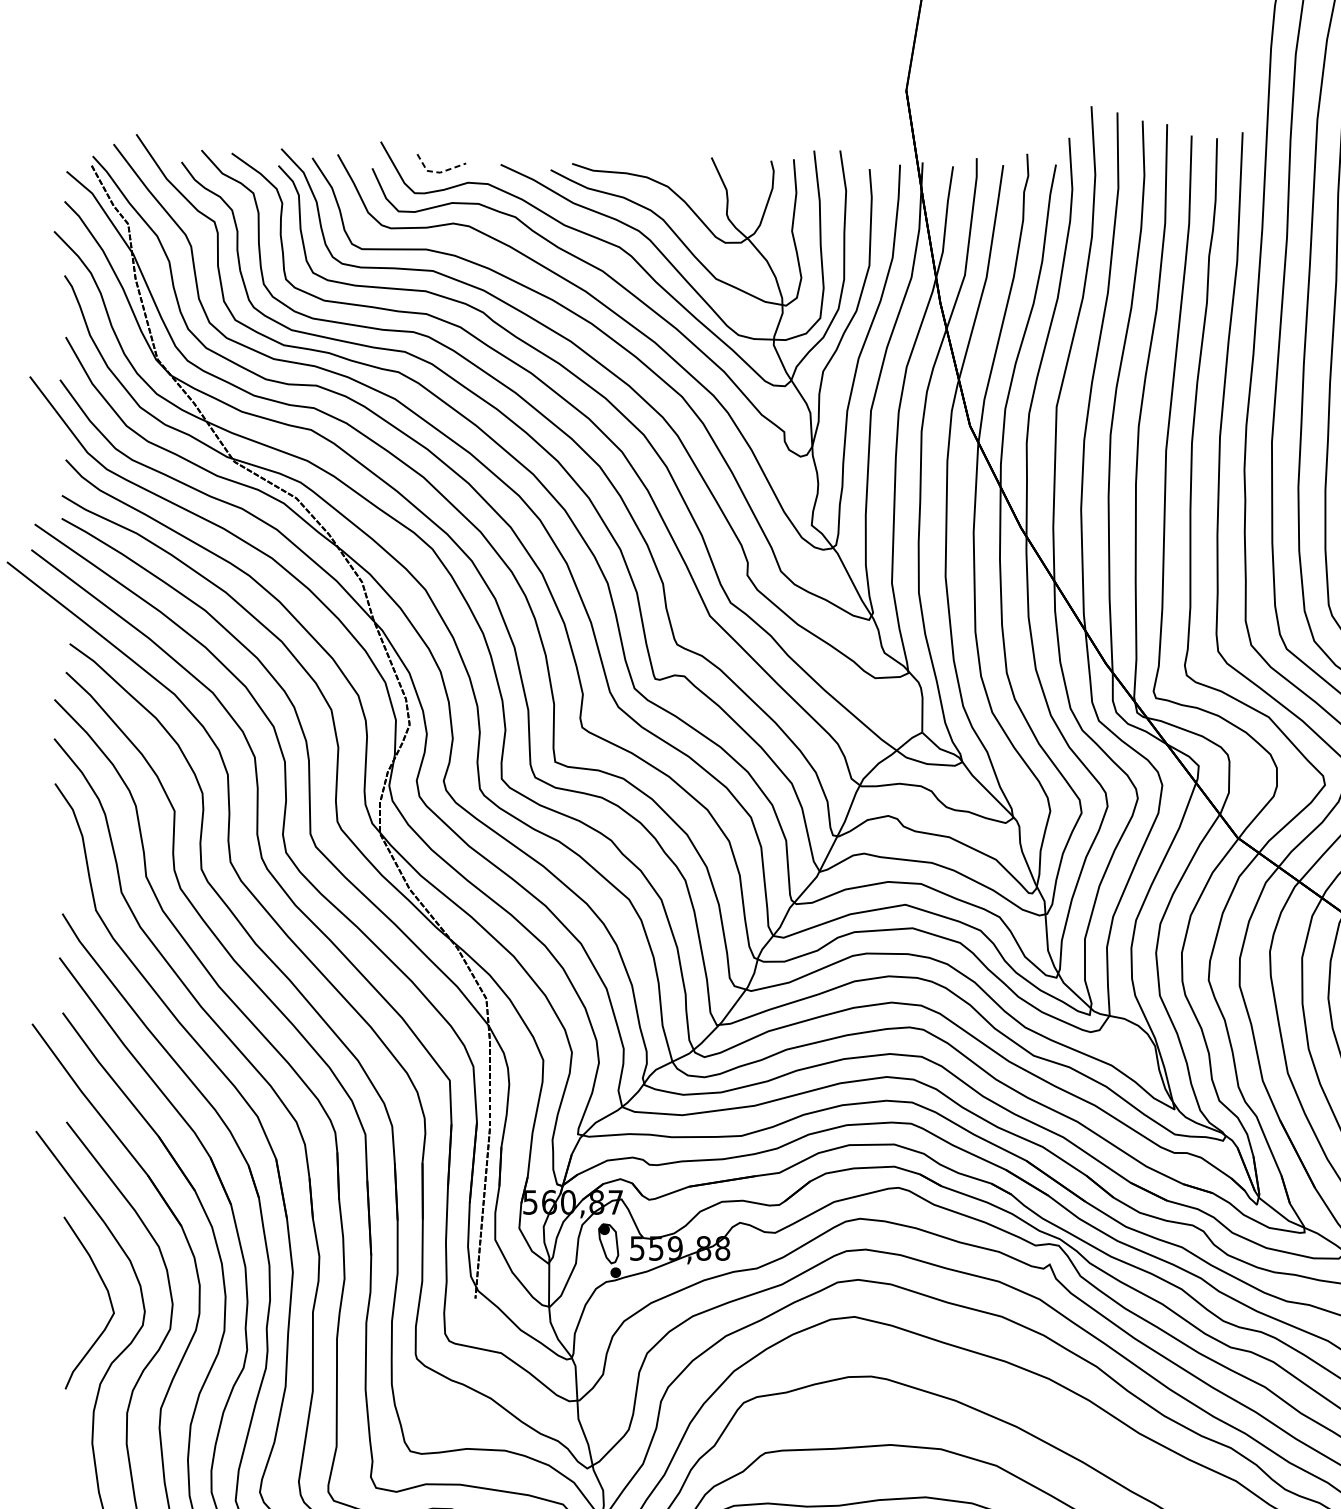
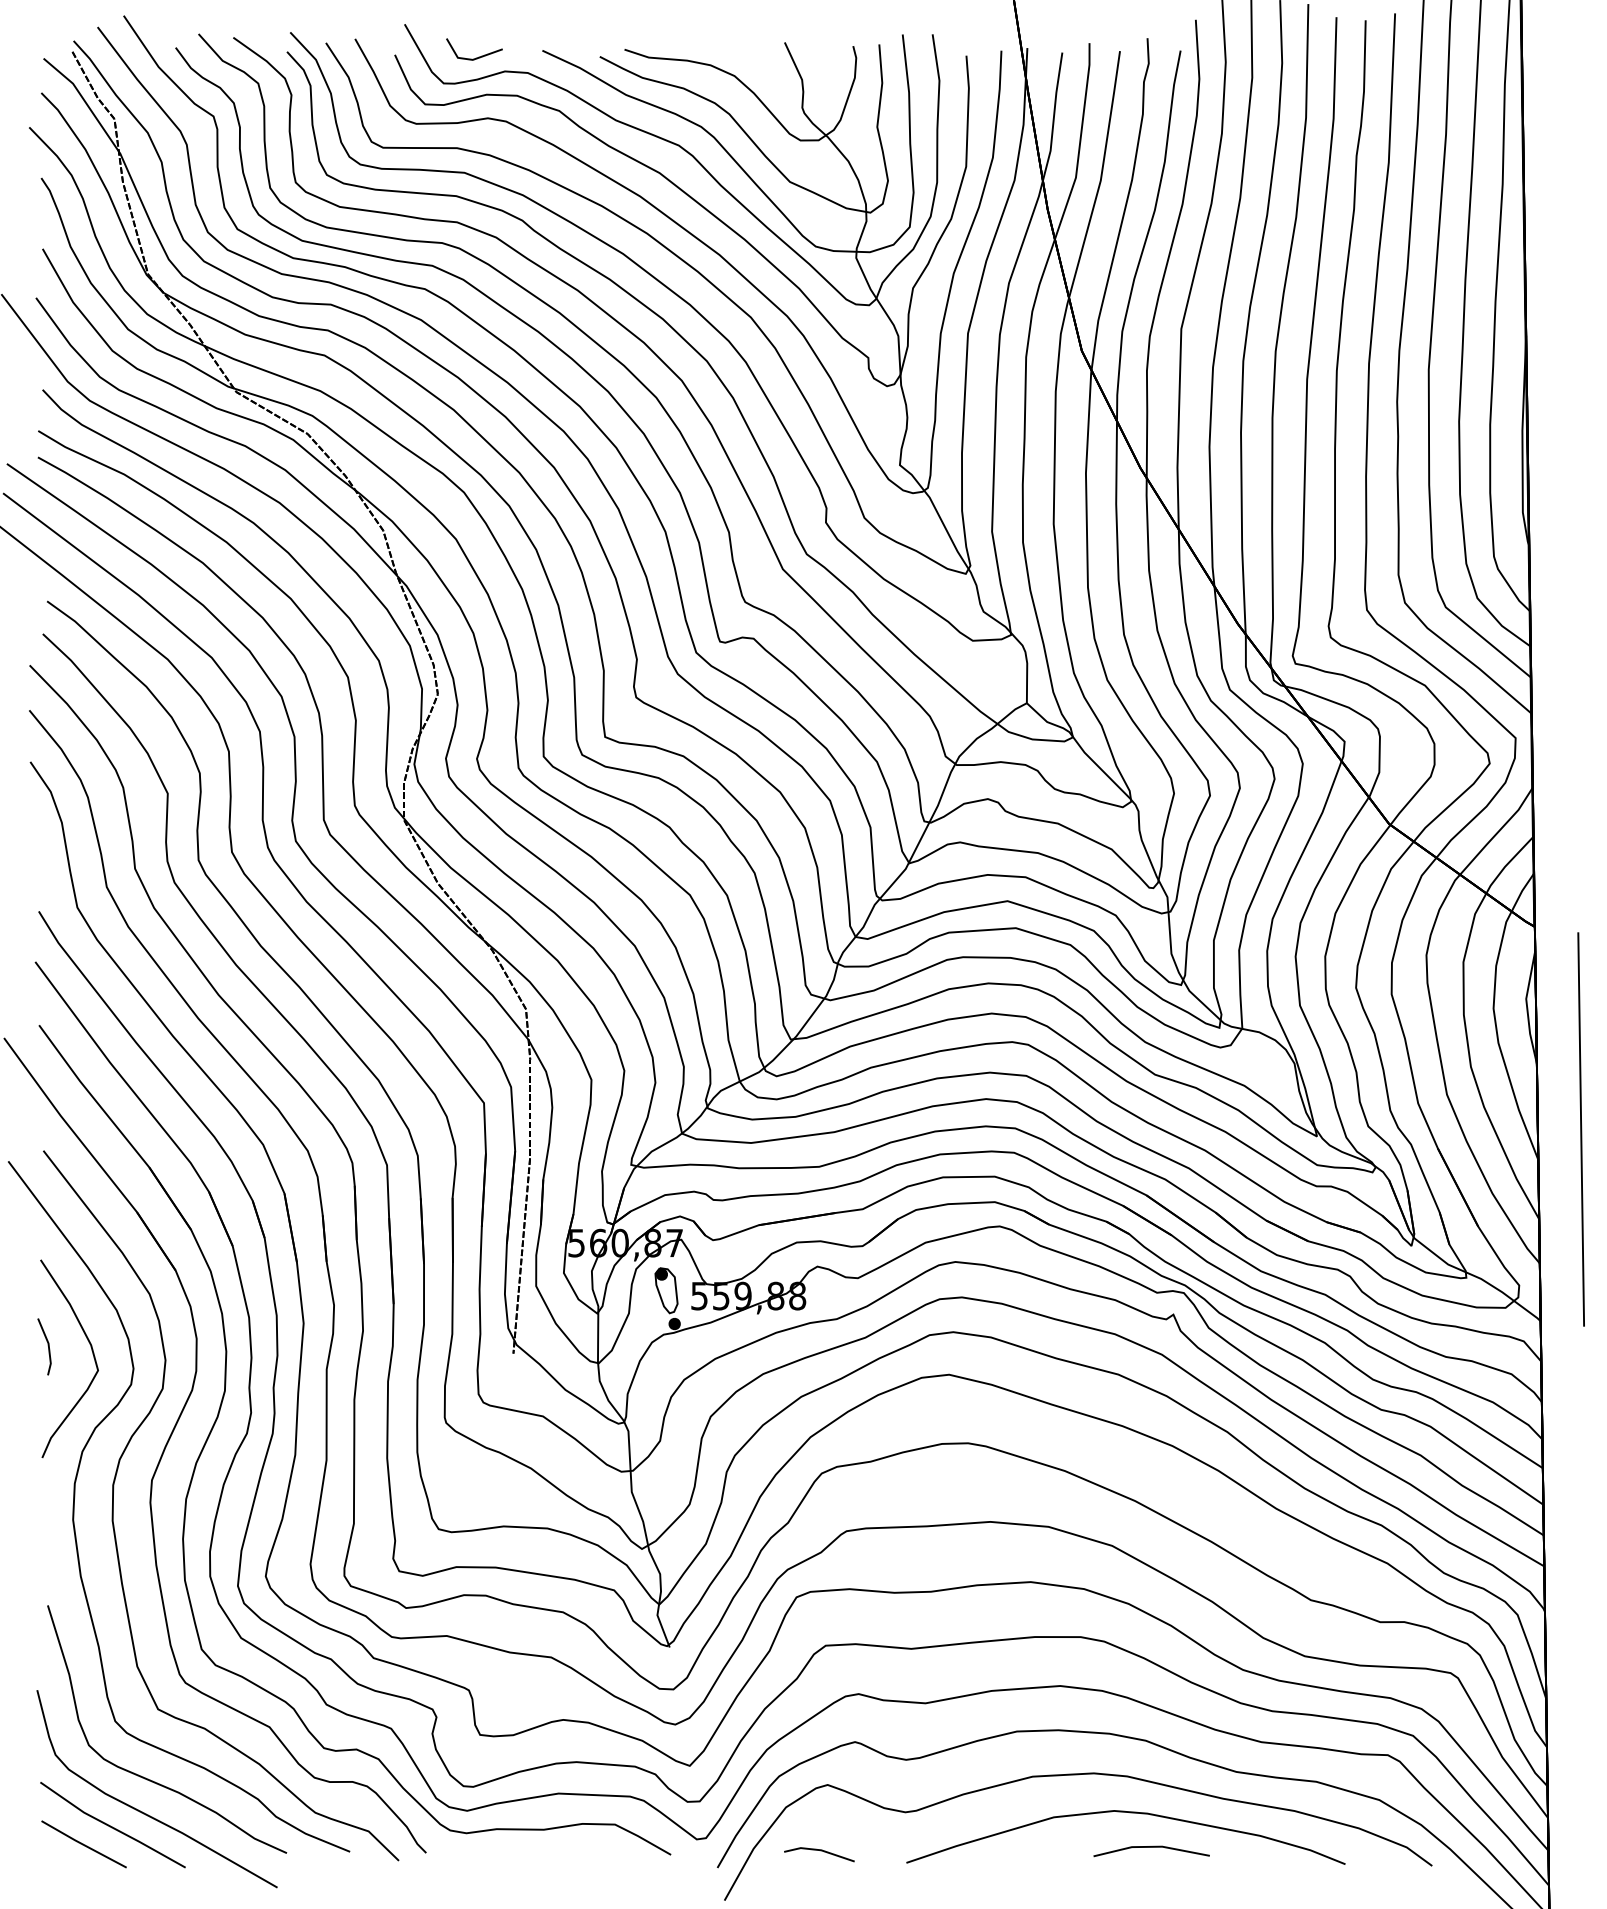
line: (437, 172) -> (469, 59), dashed -> solid
line: (69, 1291) -> (47, 1345), added

